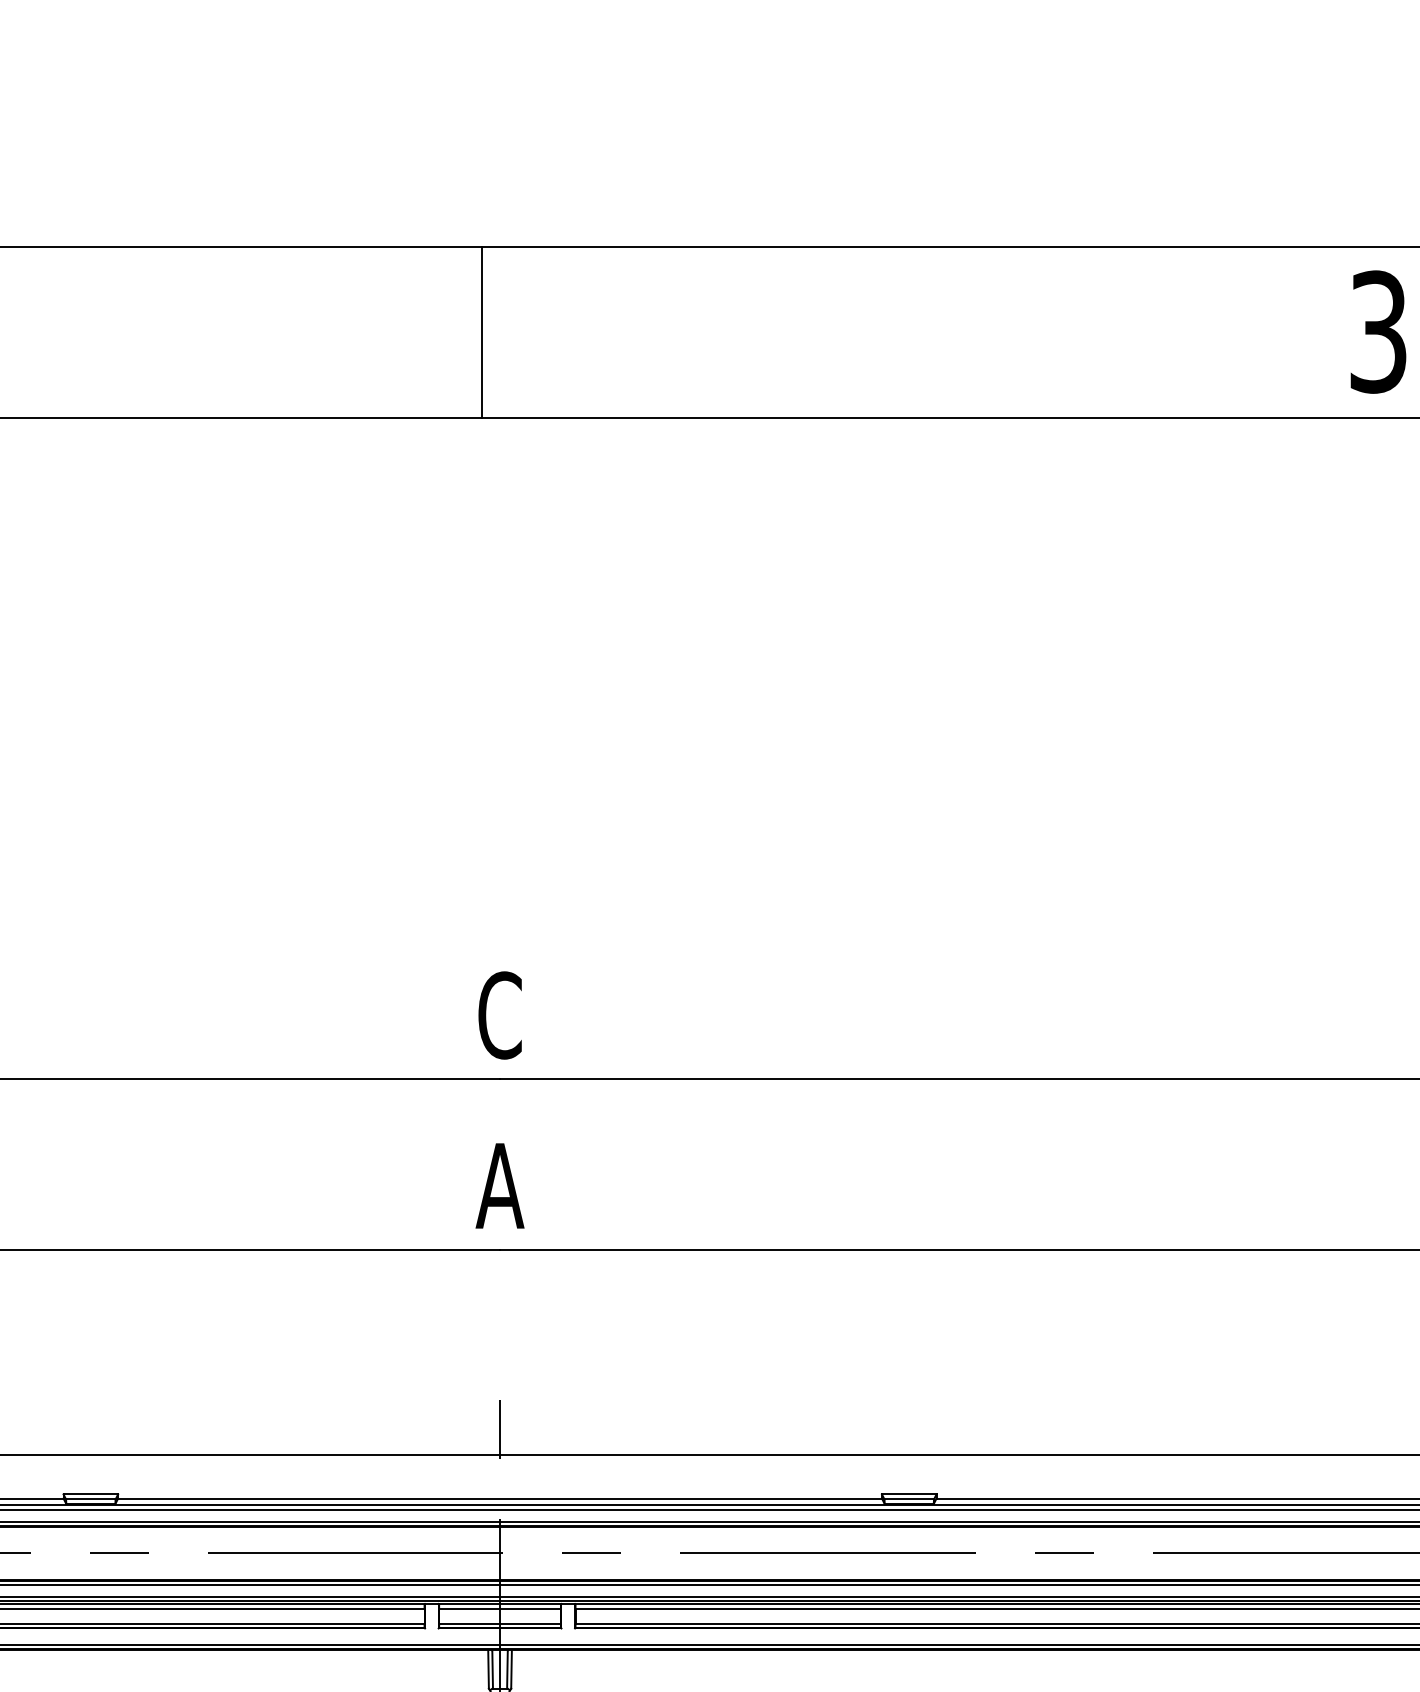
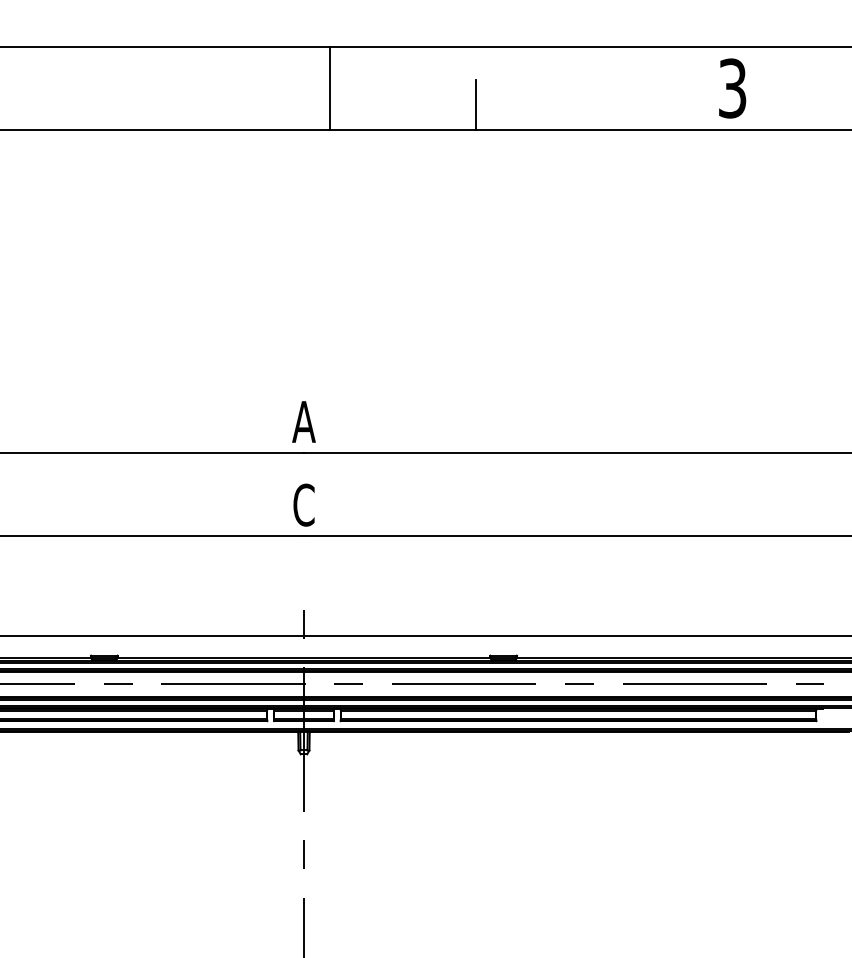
line: (480, 332) -> (329, 88), moved
line: (851, 366) -> (475, 105), added
text: (499, 1014) -> (303, 421), C -> A
text: (499, 1184) -> (303, 504), A -> C

